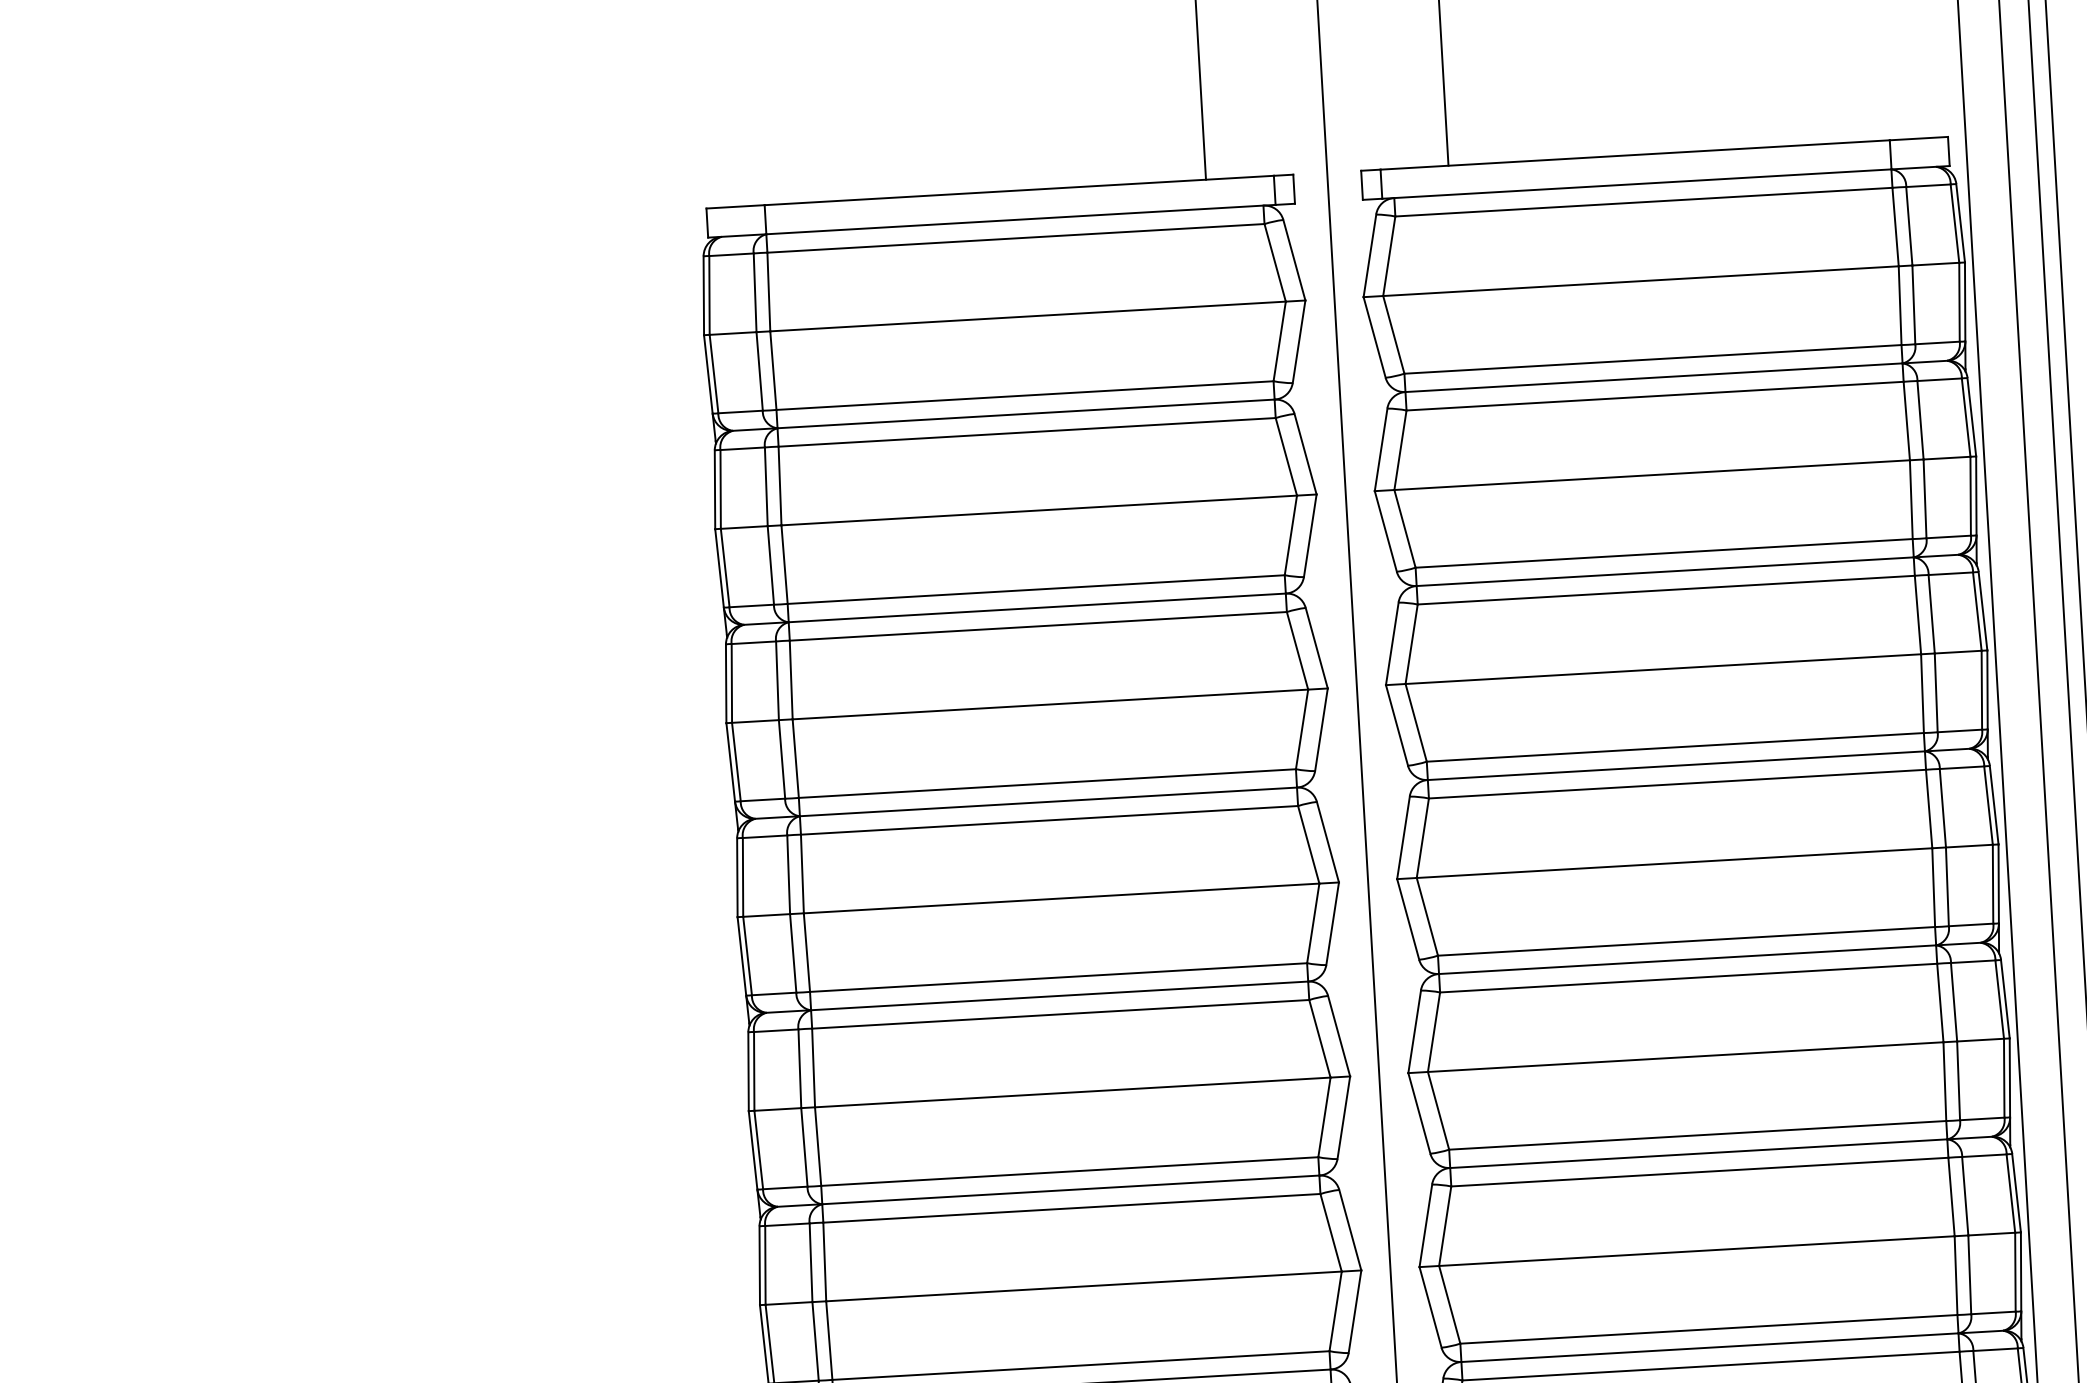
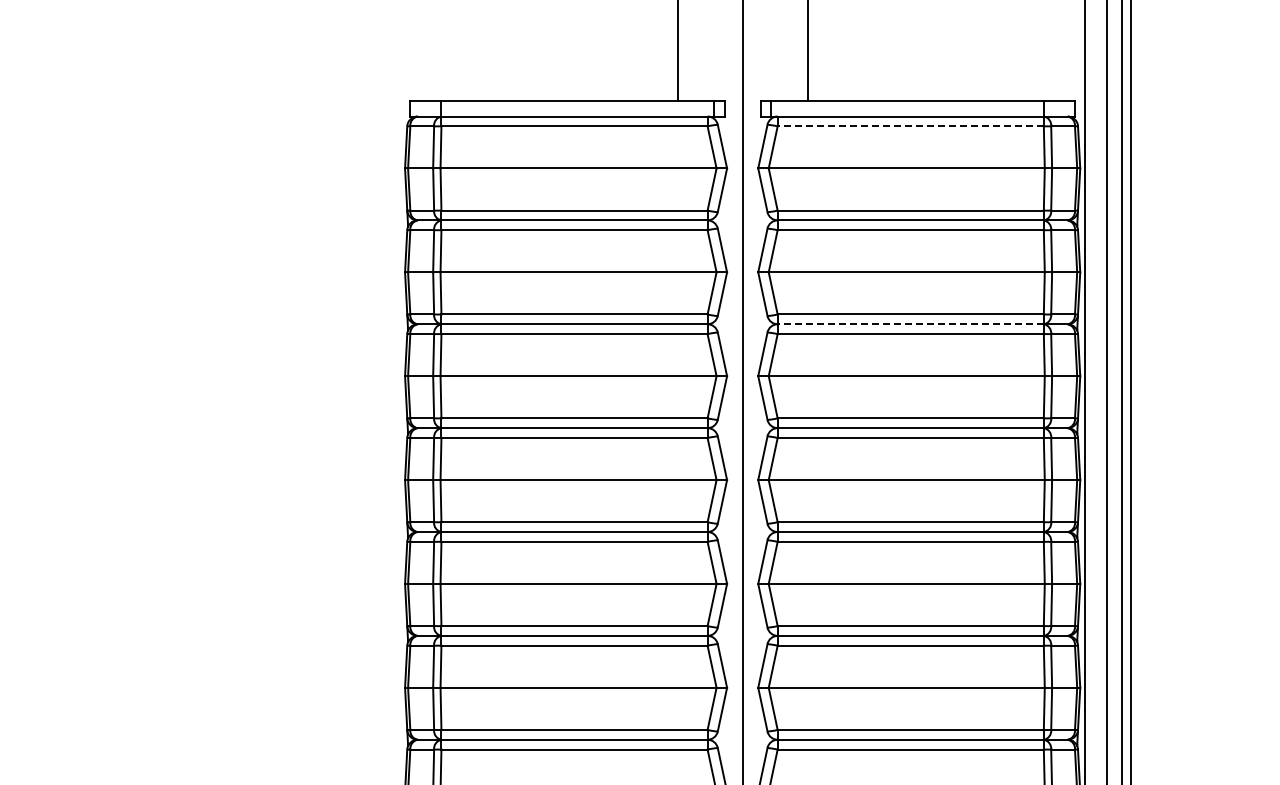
line: (1643, 202) -> (910, 126), solid -> dashed
line: (1664, 572) -> (910, 324), solid -> dashed

